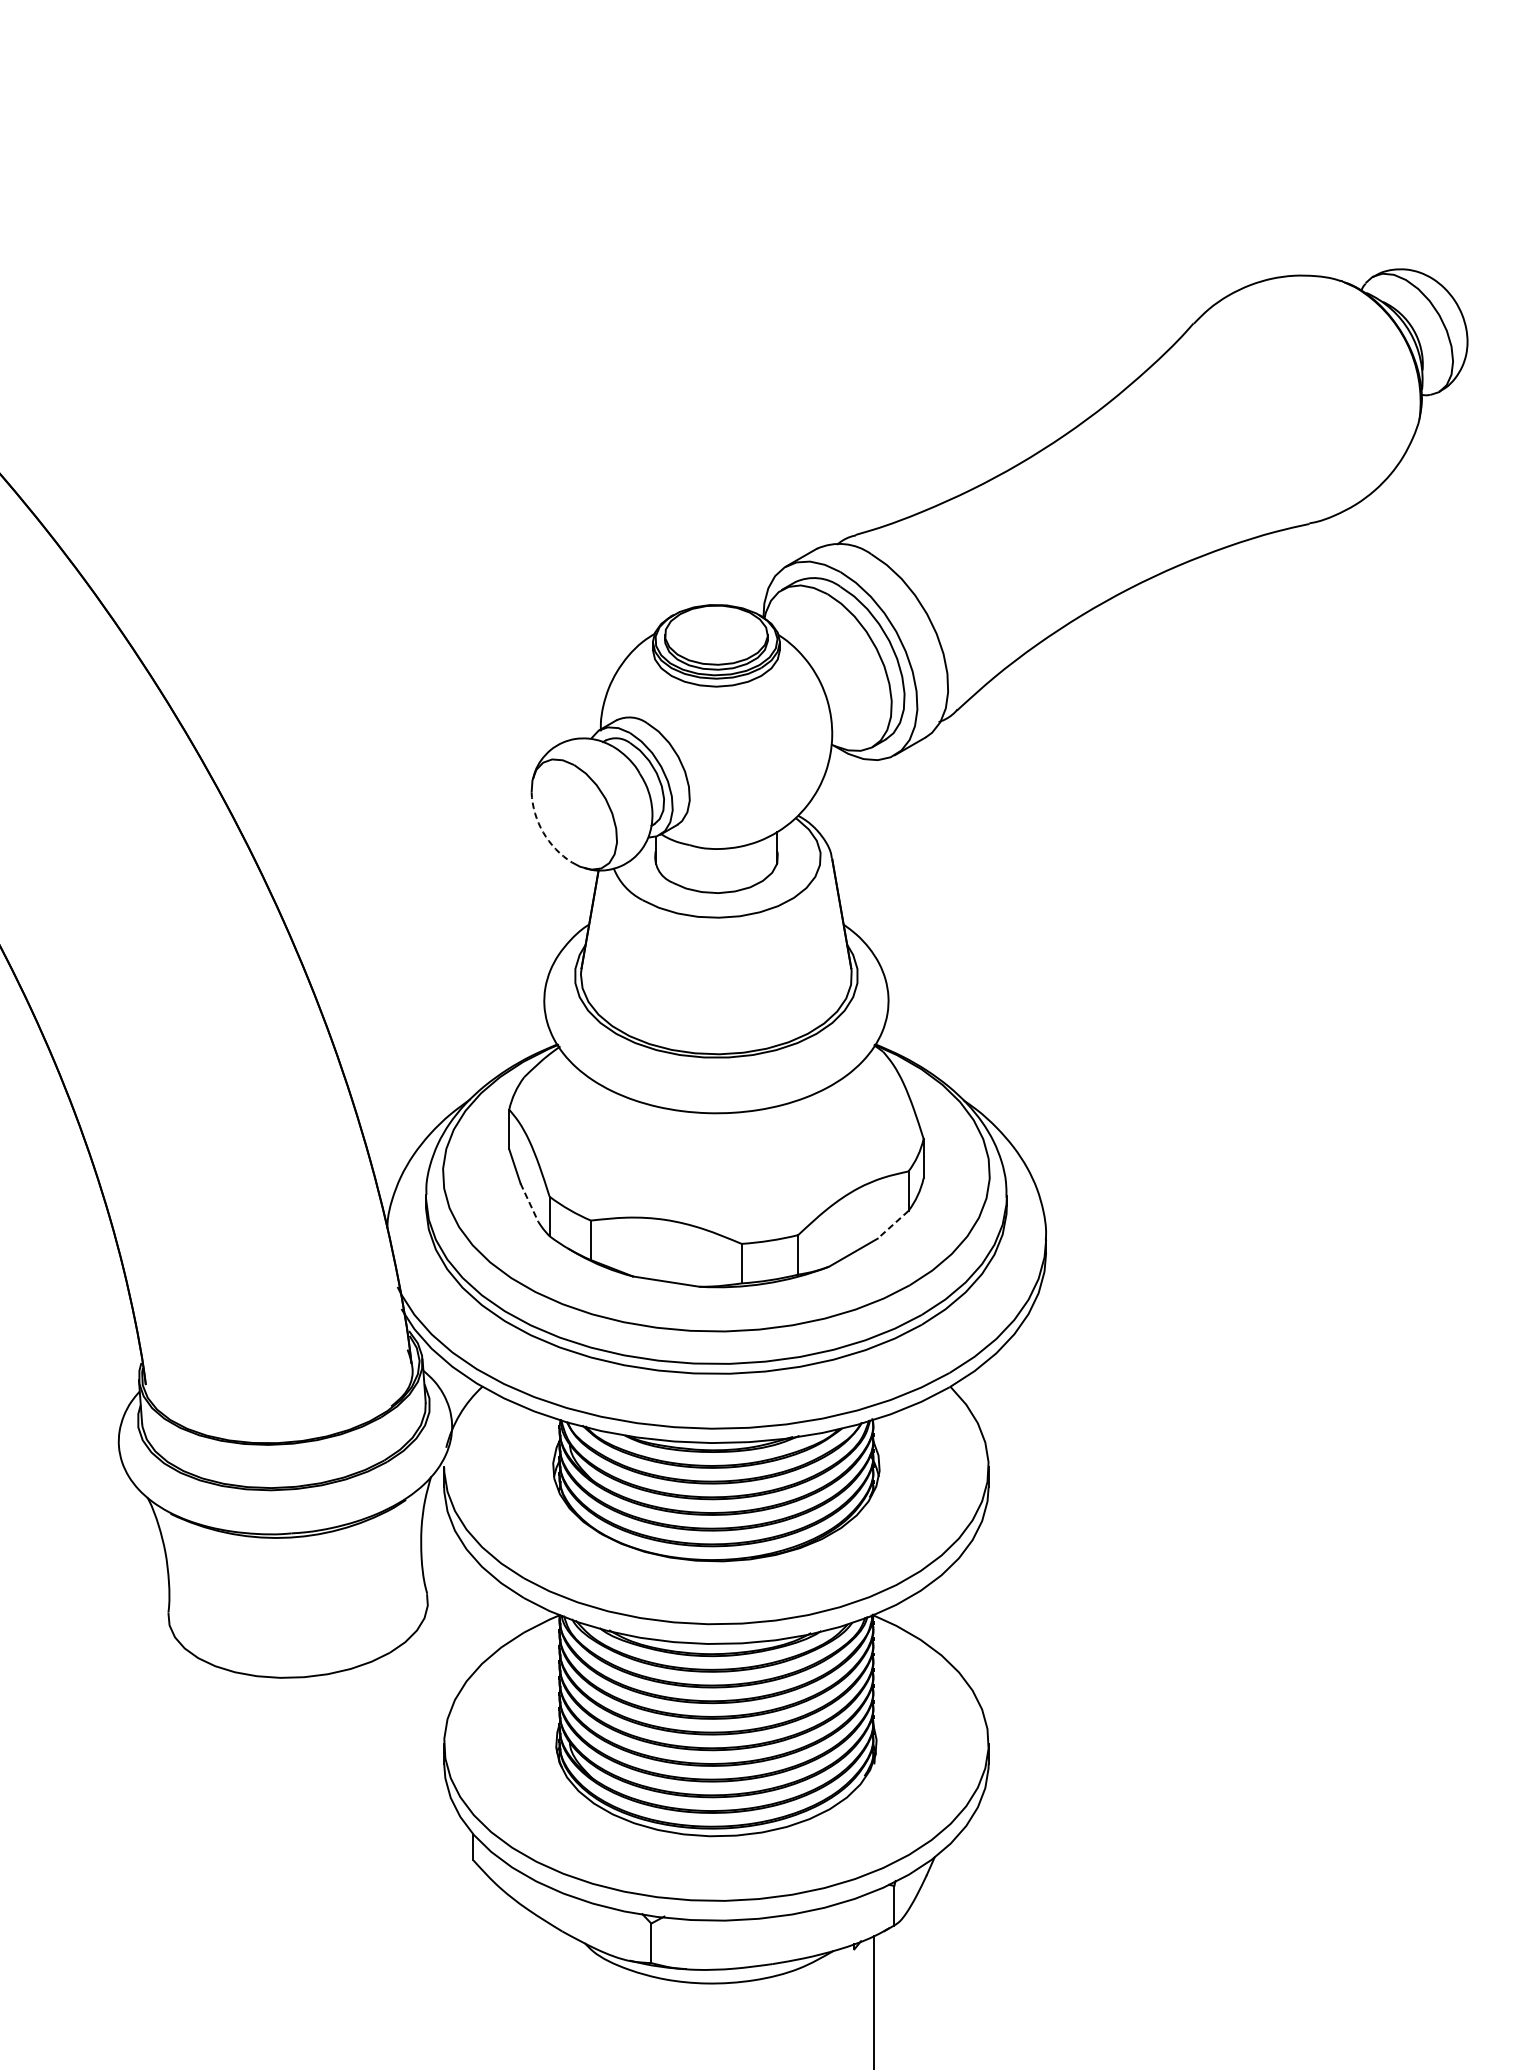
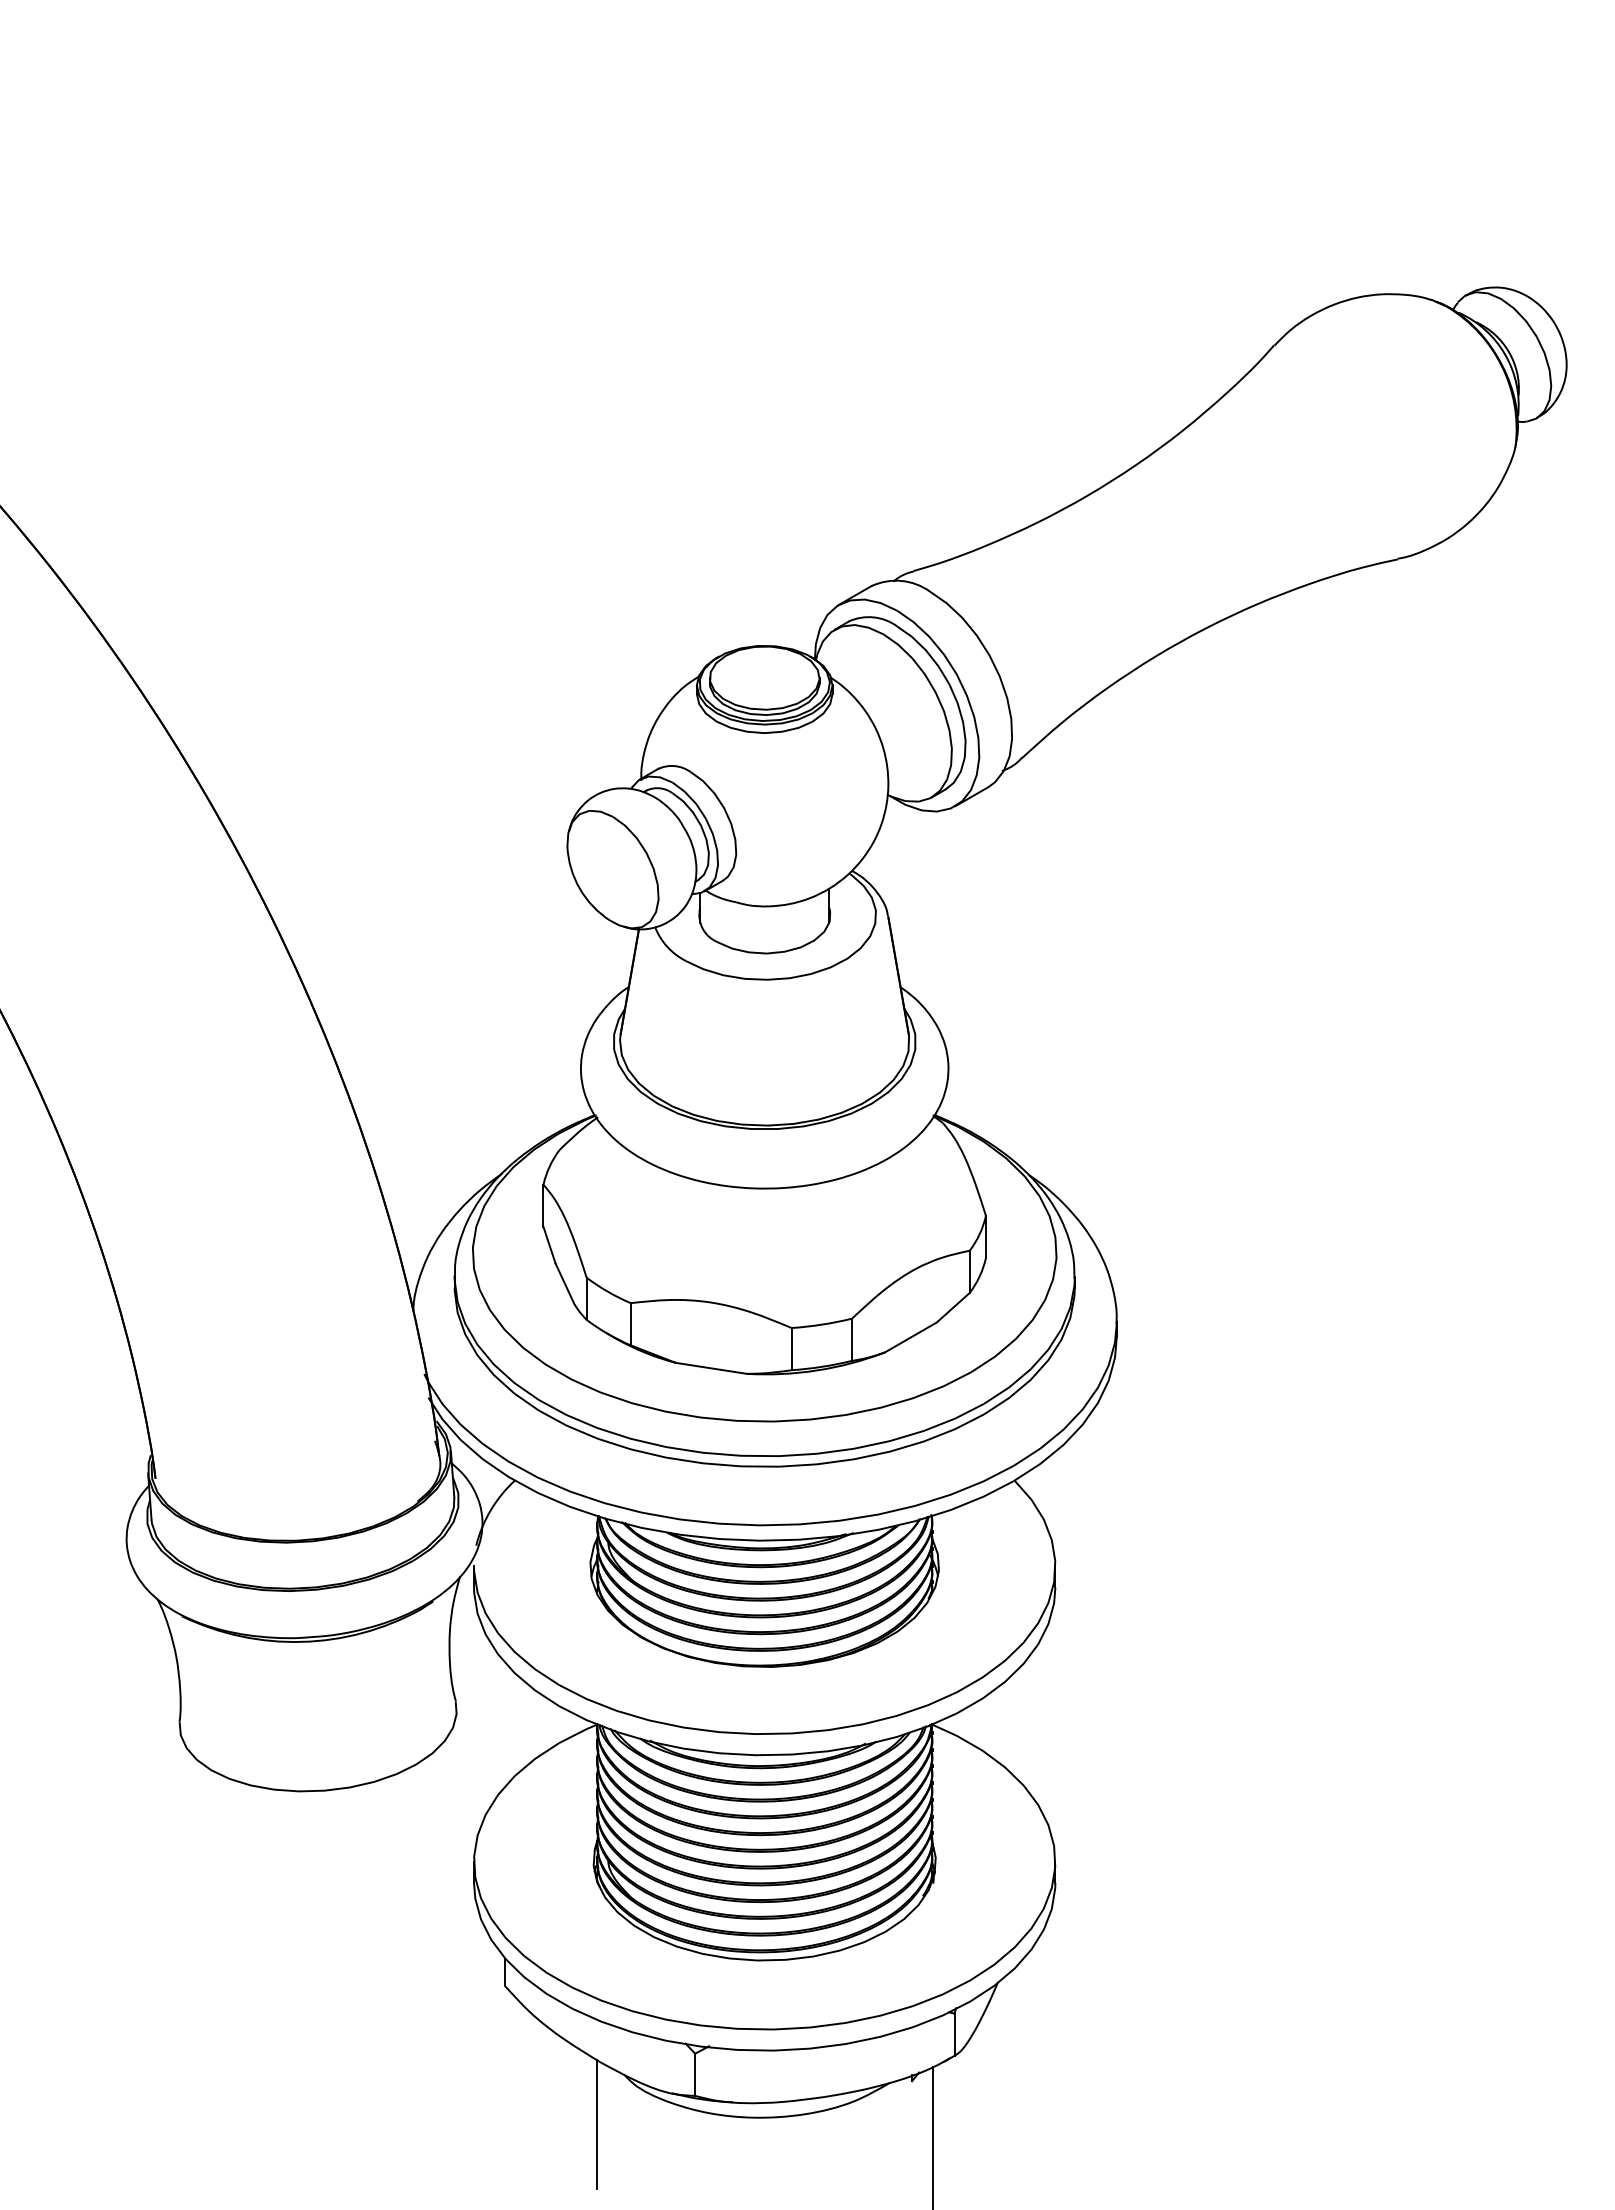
arc: (542, 832) -> (579, 888), dashed -> solid
line: (529, 1202) -> (565, 1283), dashed -> solid
line: (892, 1225) -> (952, 1308), dashed -> solid
line: (558, 1989) -> (596, 2124), added

